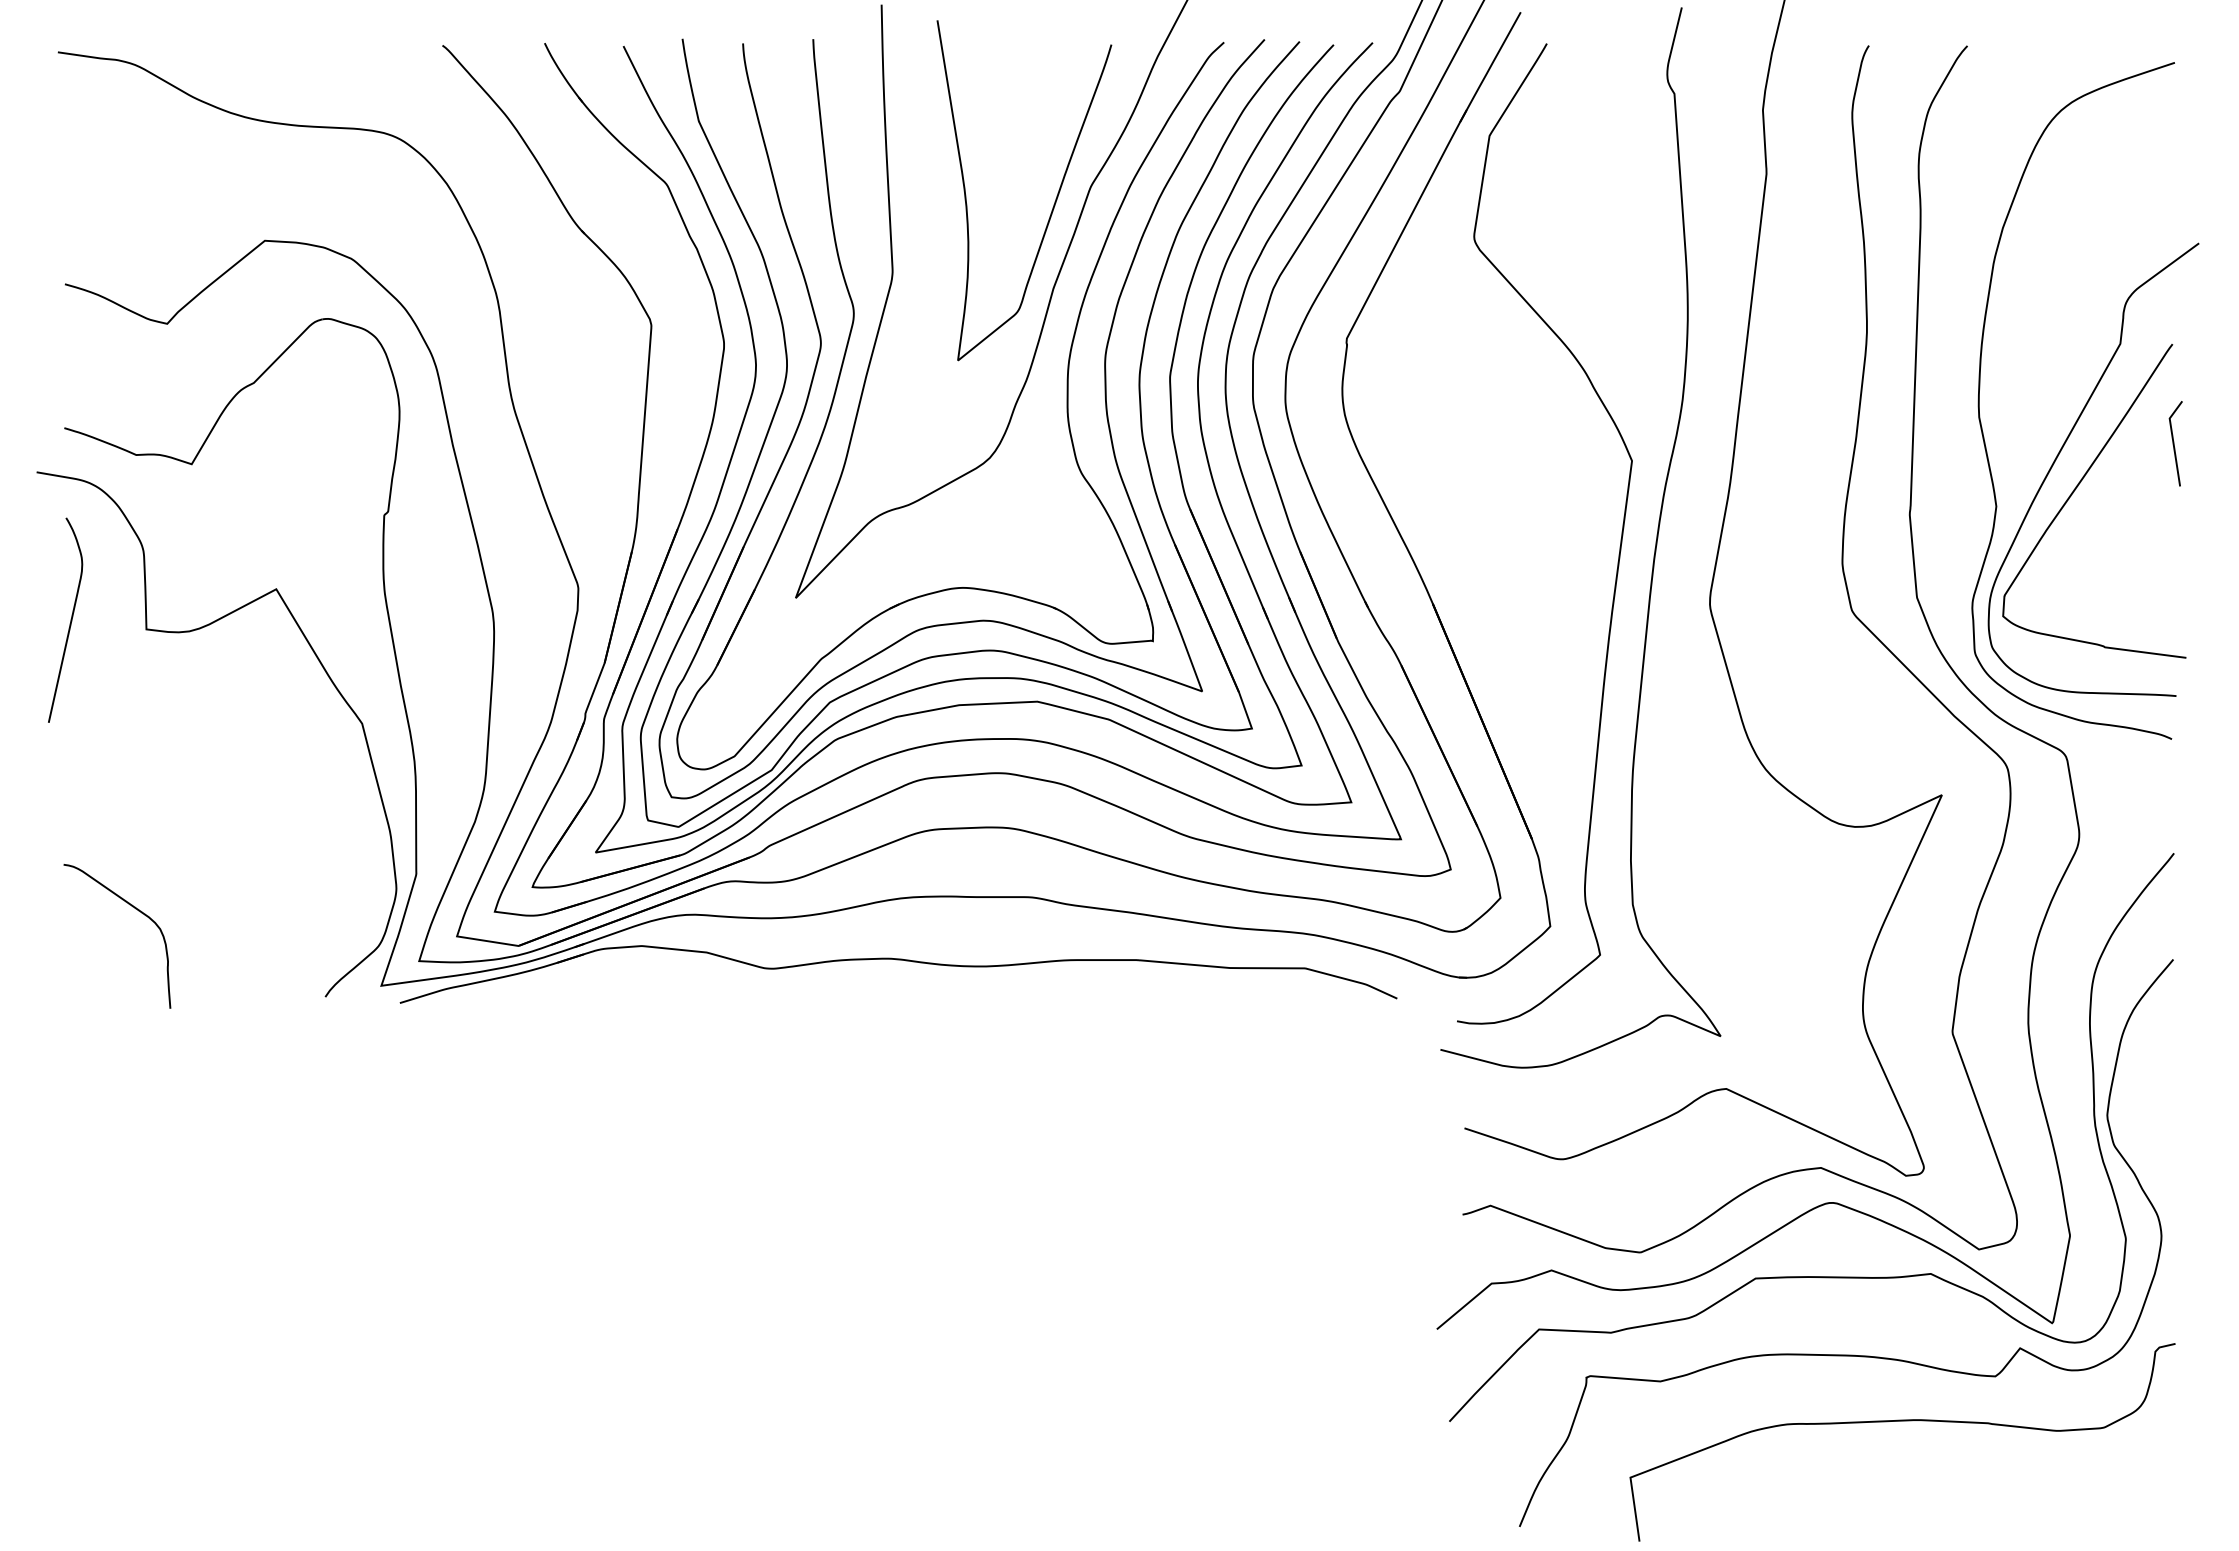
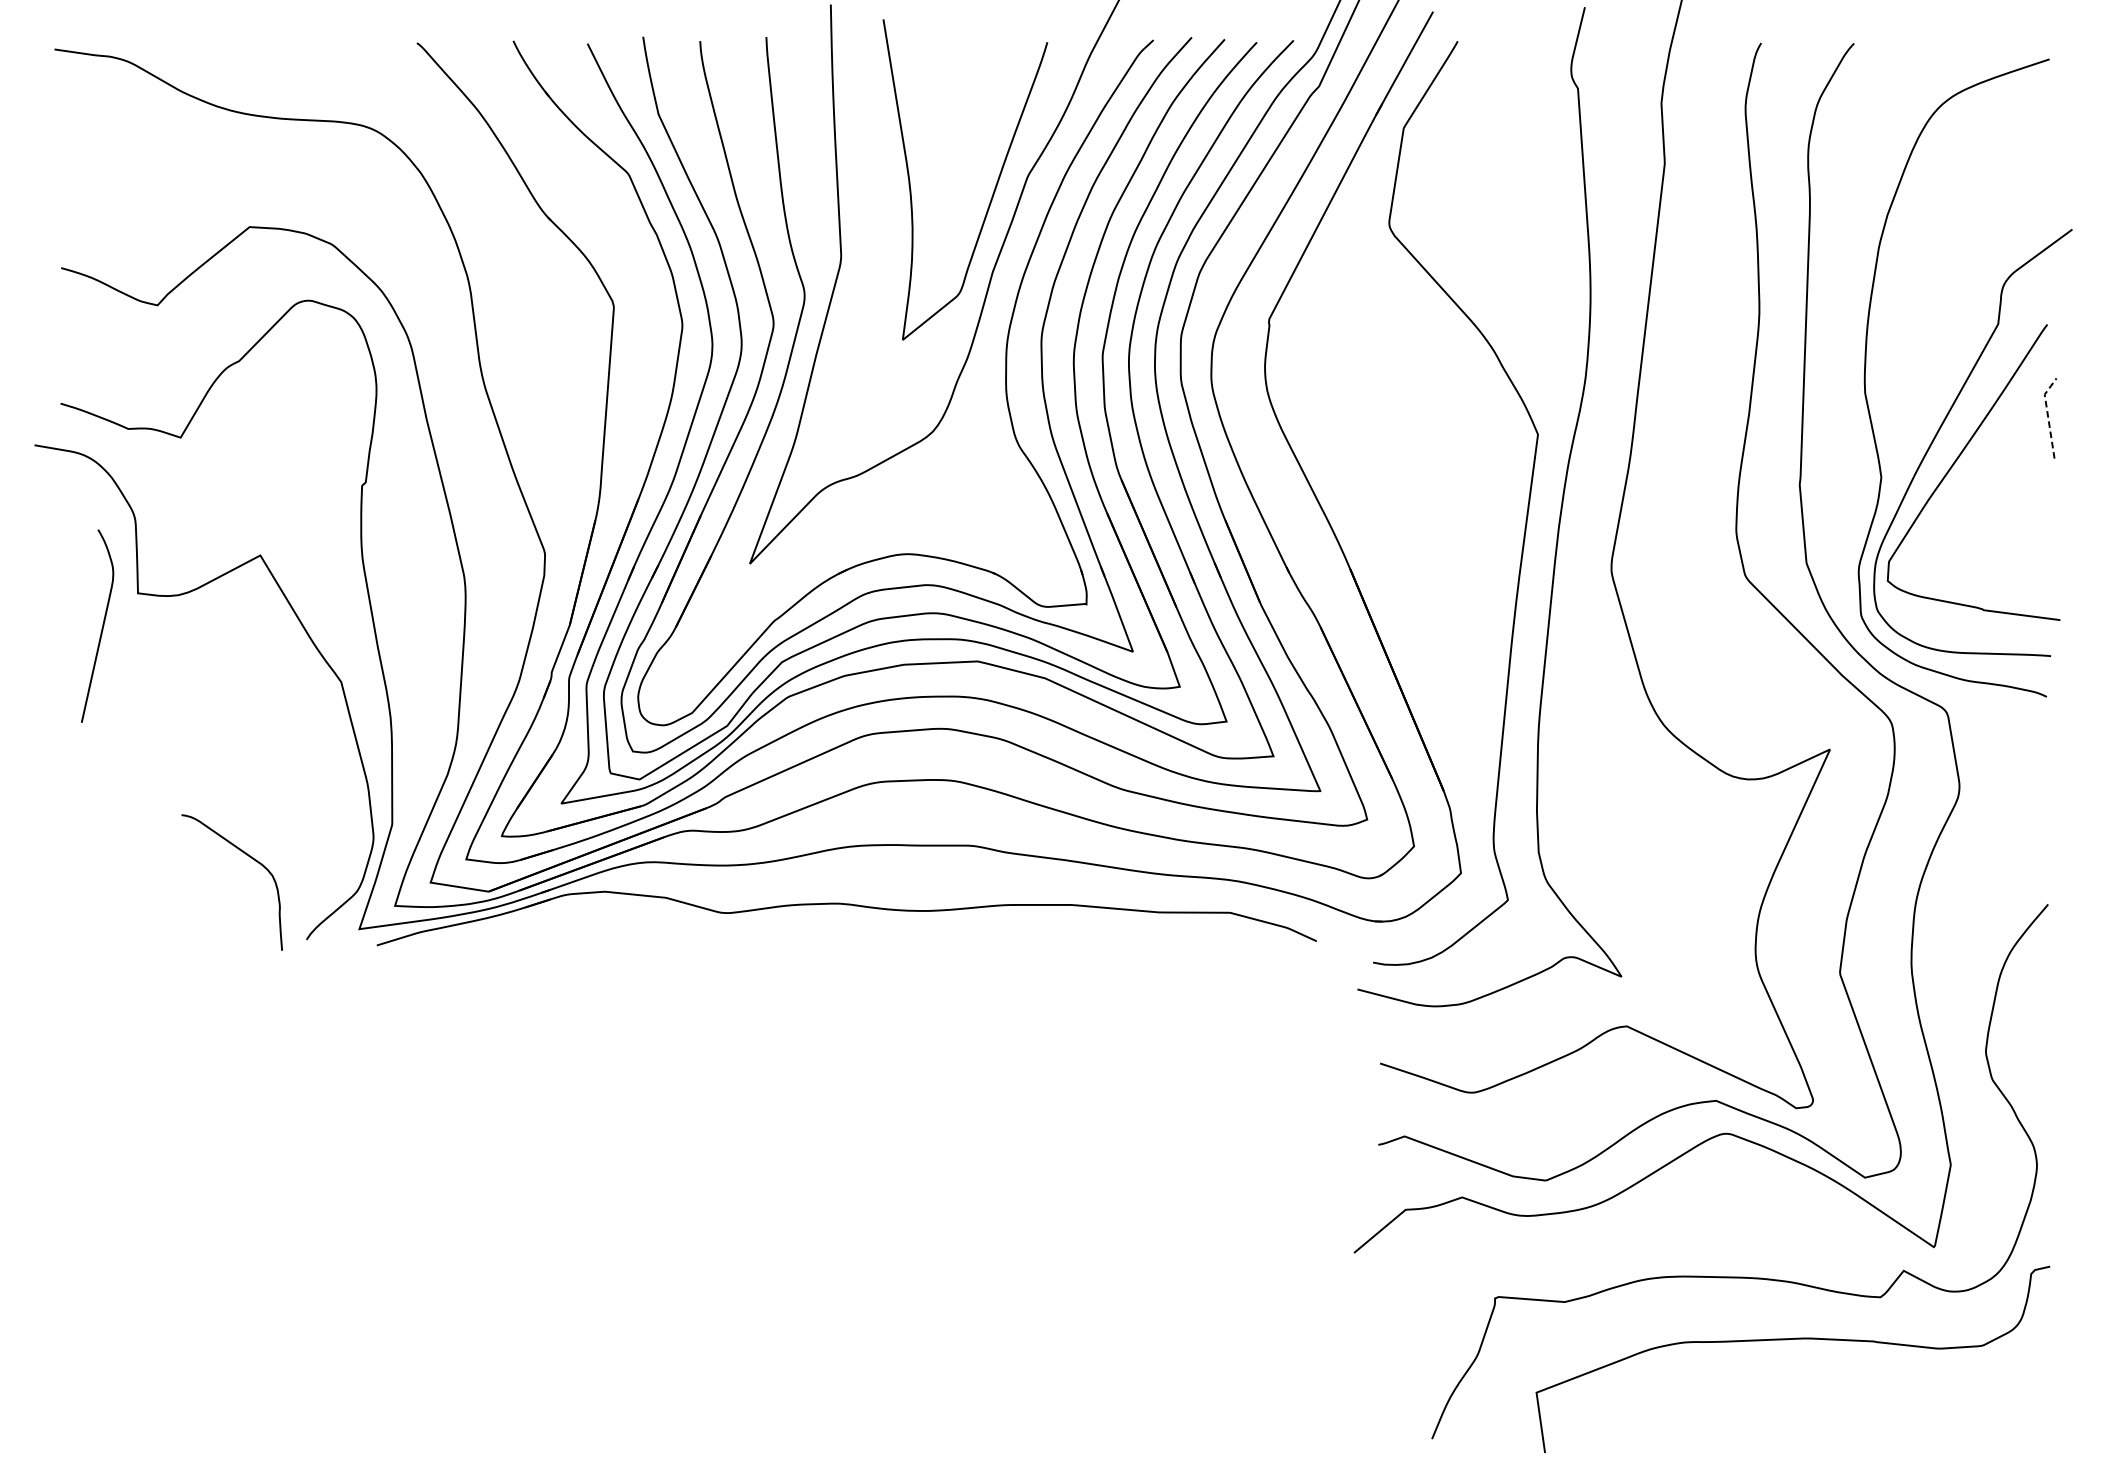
line: (2173, 441) -> (2048, 416), solid -> dashed
curve: (70, 619) -> (102, 625), moved
curve: (135, 909) -> (249, 857), moved
curve: (1811, 1276) -> (1707, 1203), removed

